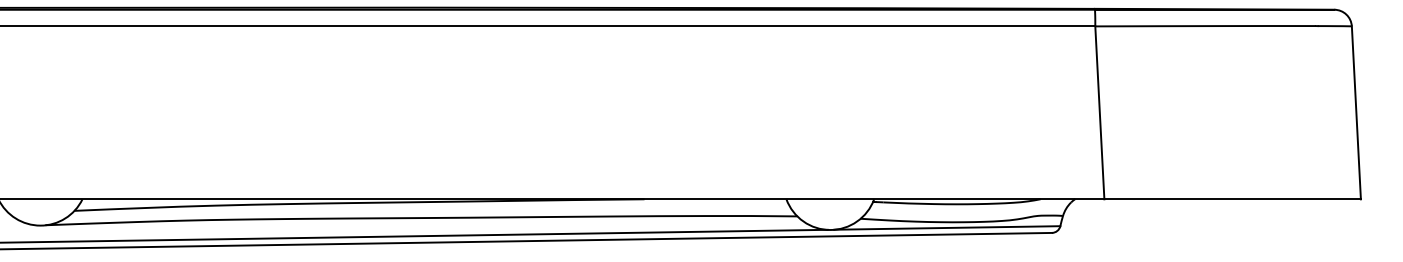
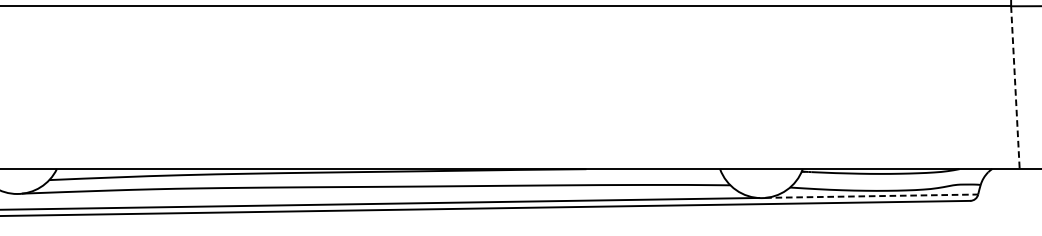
line: (1099, 112) -> (1015, 87), solid -> dashed
line: (947, 227) -> (871, 195), solid -> dashed

